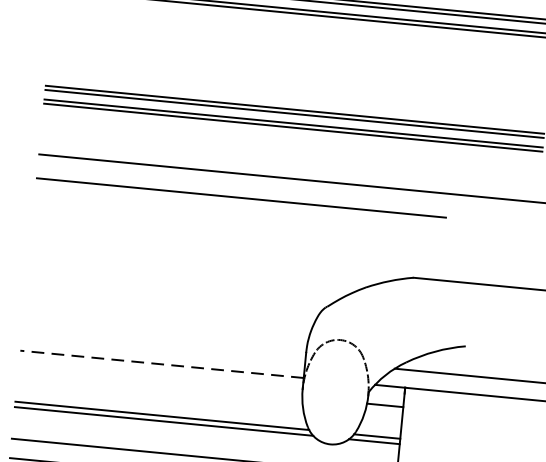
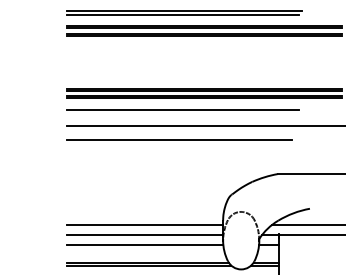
line: (251, 143) -> (182, 109), added
line: (162, 345) -> (144, 224), added
line: (161, 364) -> (144, 234), dashed -> solid
line: (159, 384) -> (144, 245), added

